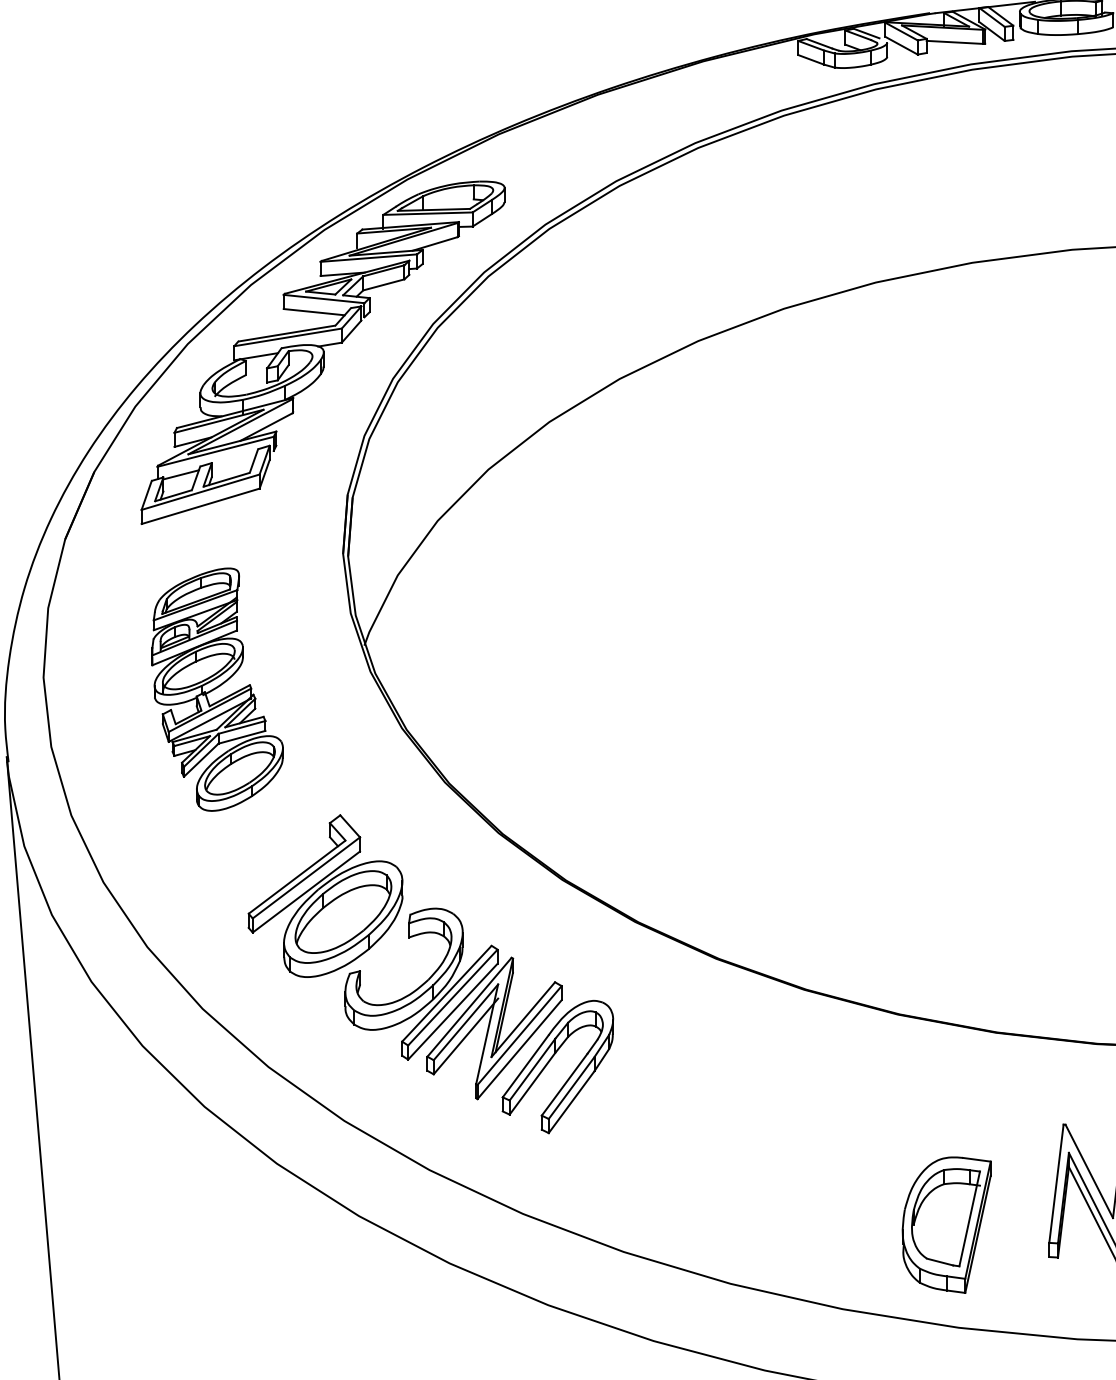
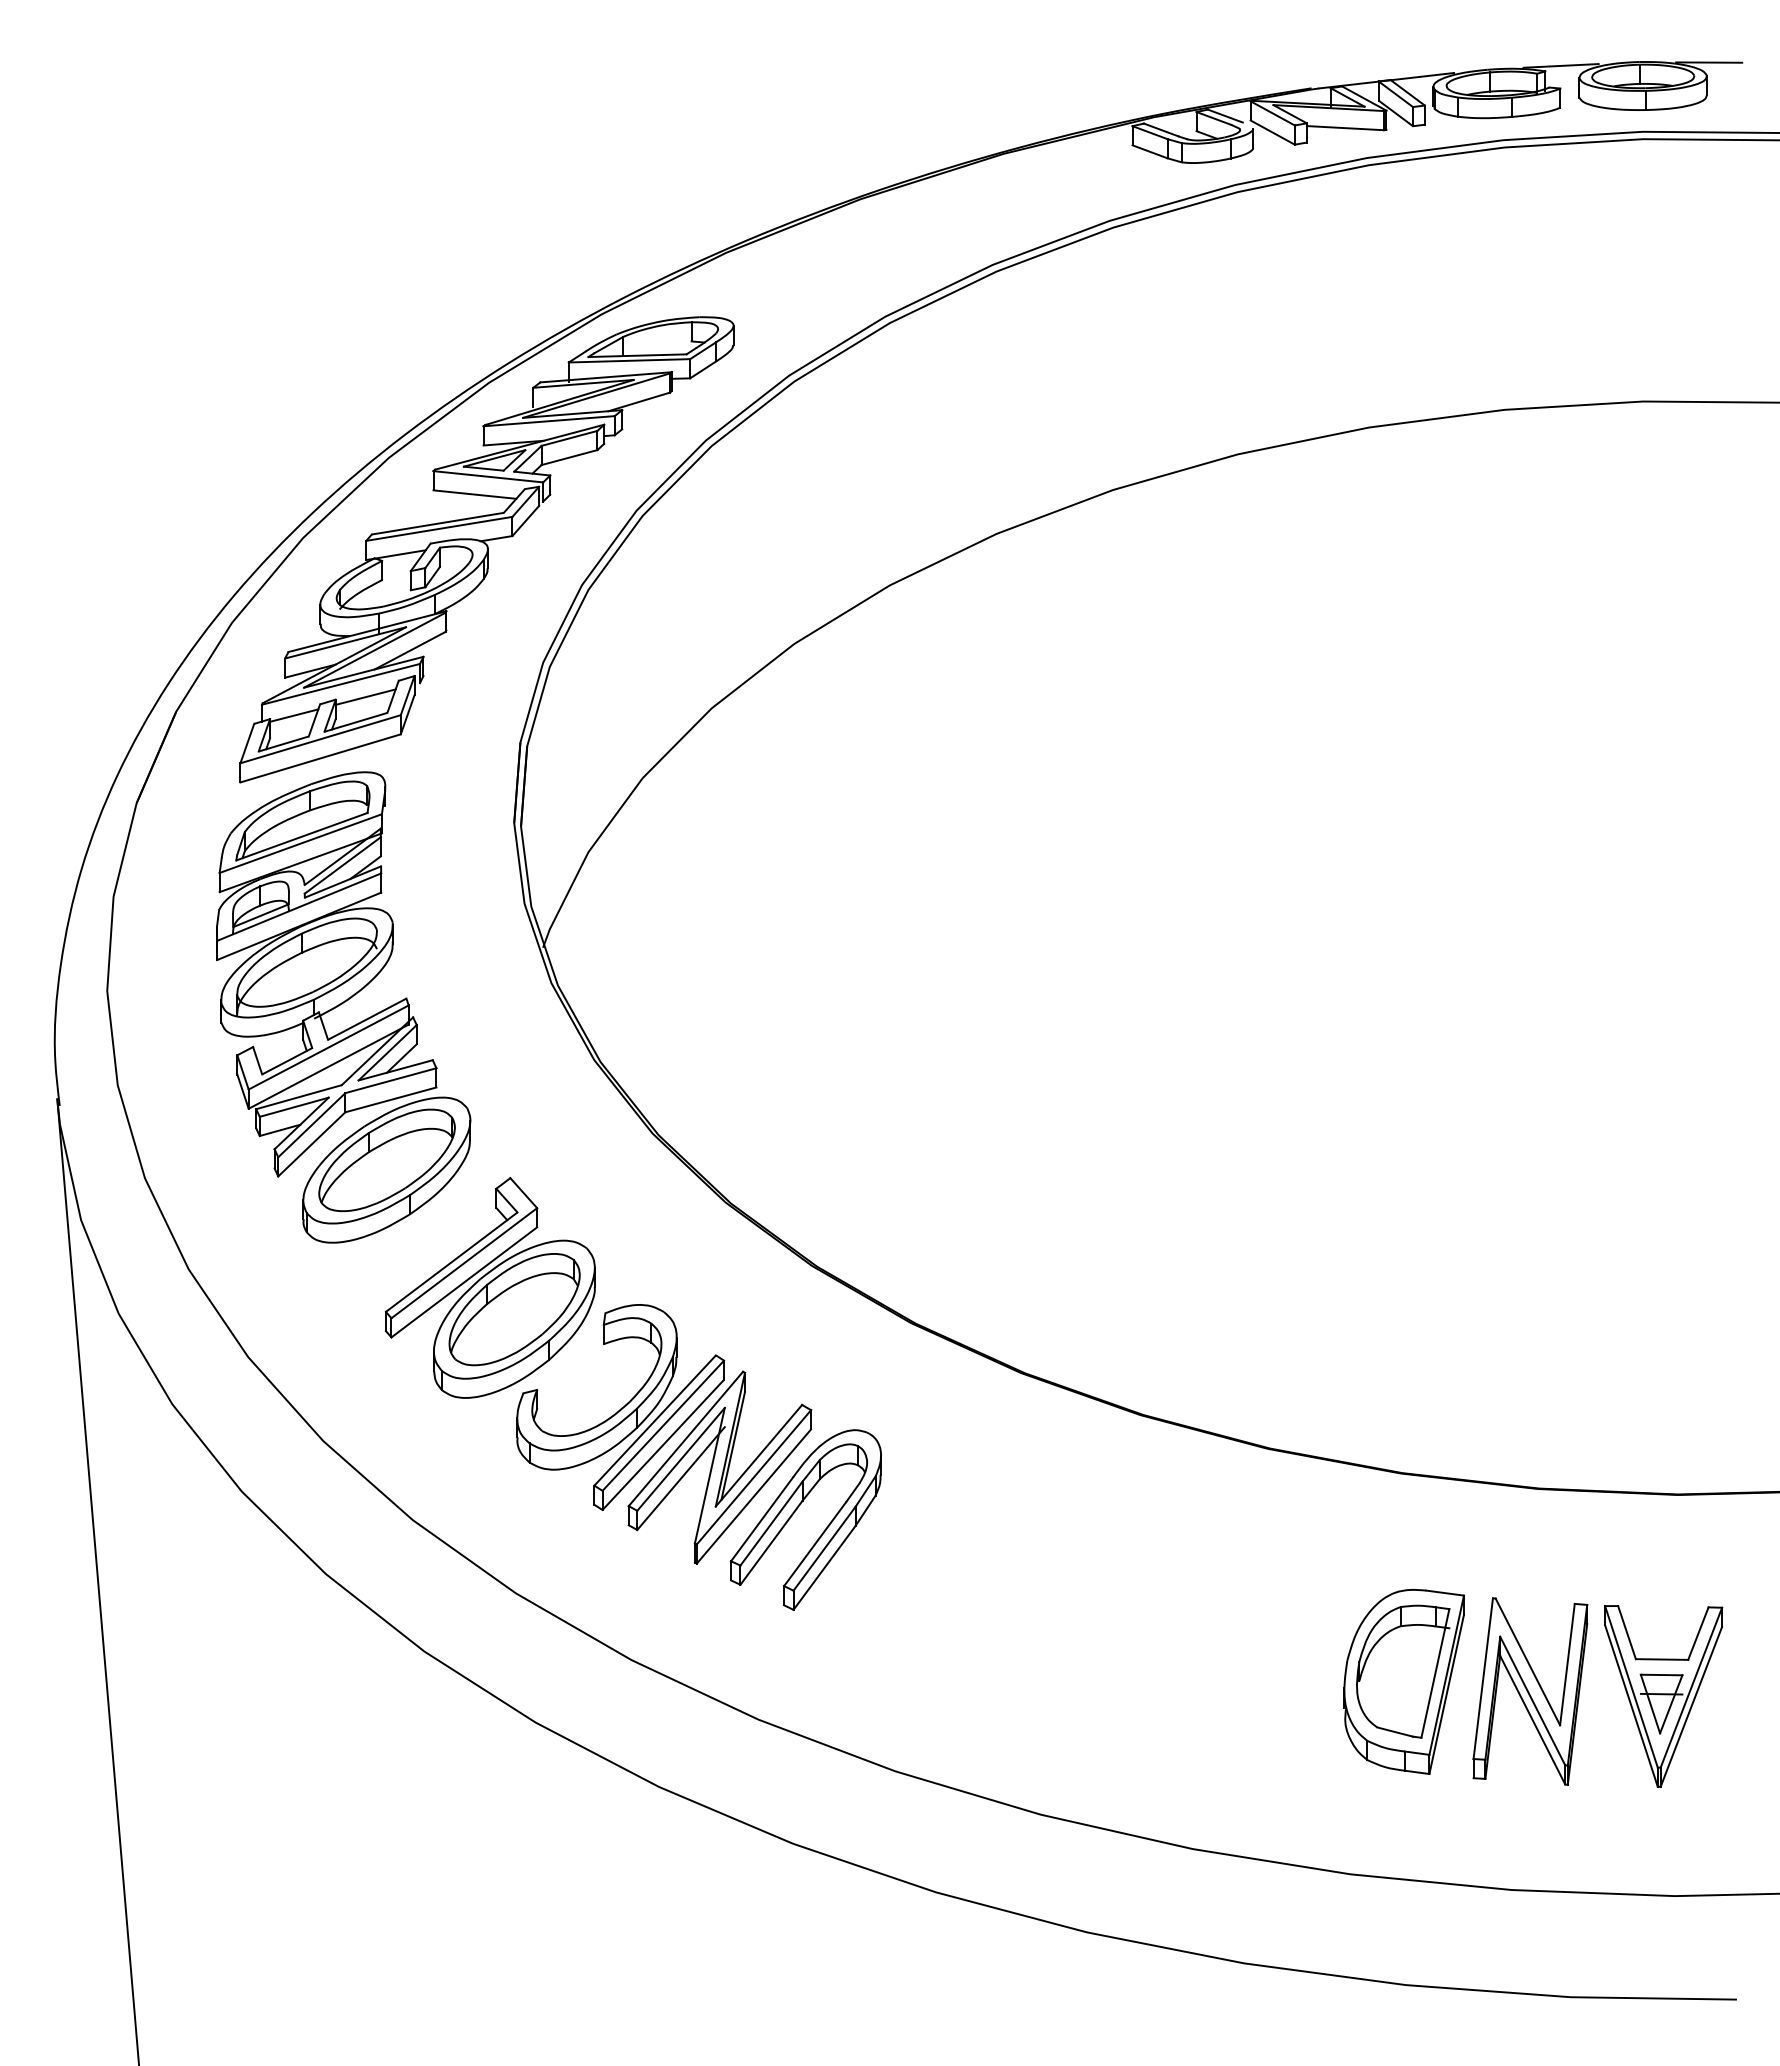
line: (233, 460) -> (365, 696), added
part: (217, 689) -> (343, 1007), size x1.43
part: (946, 1224) -> (1403, 1681), moved

